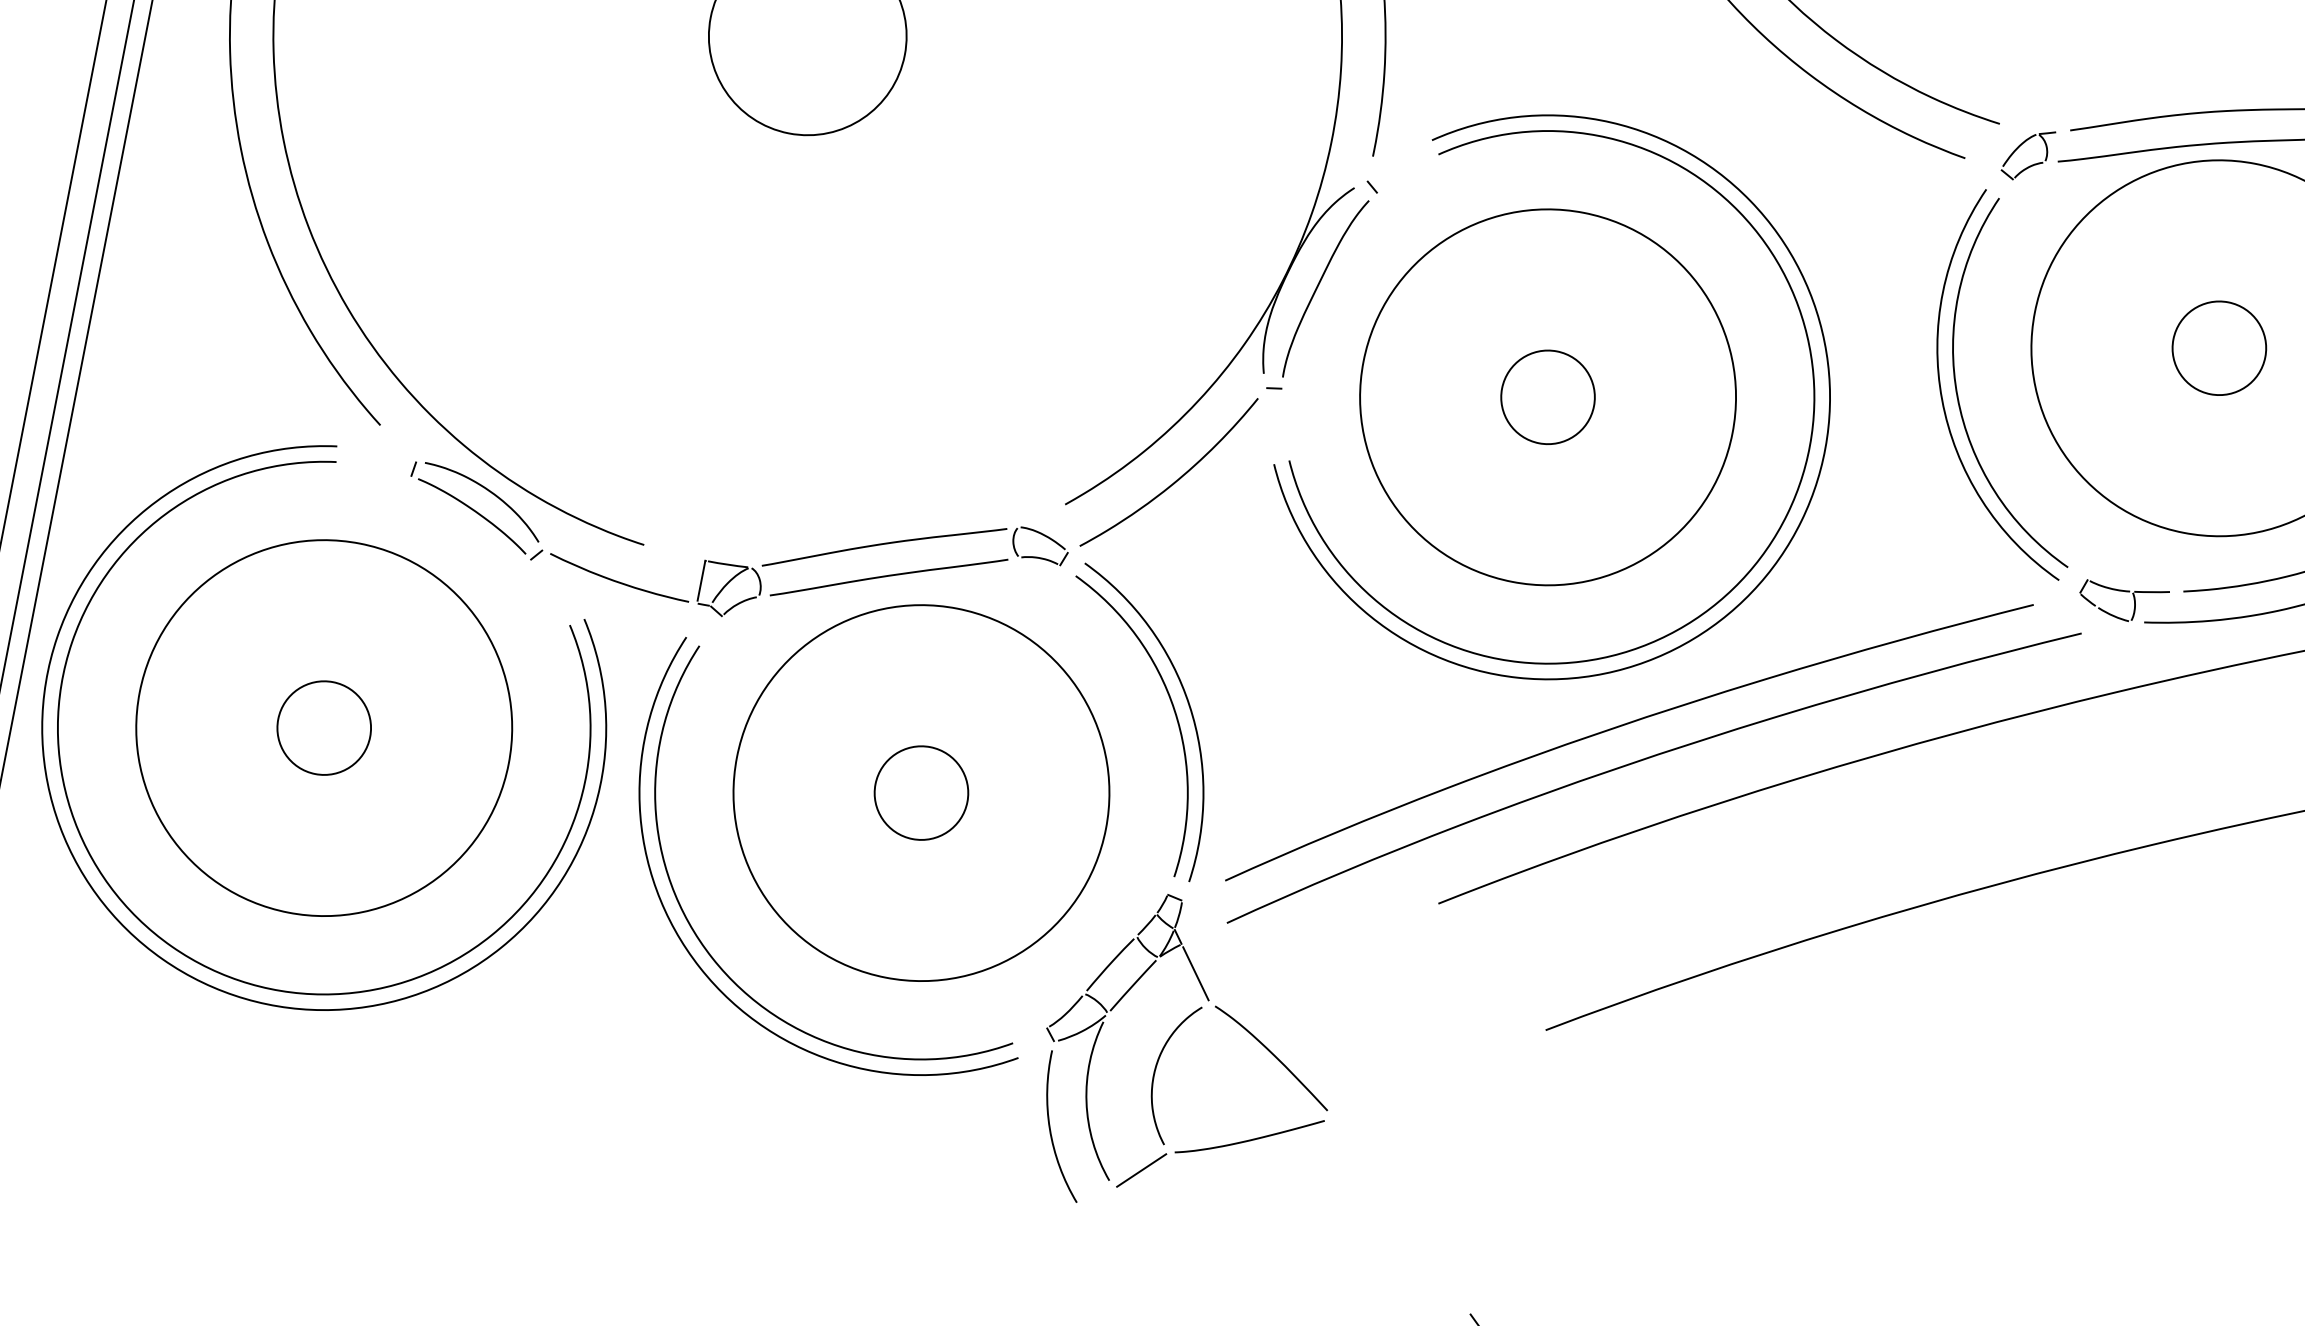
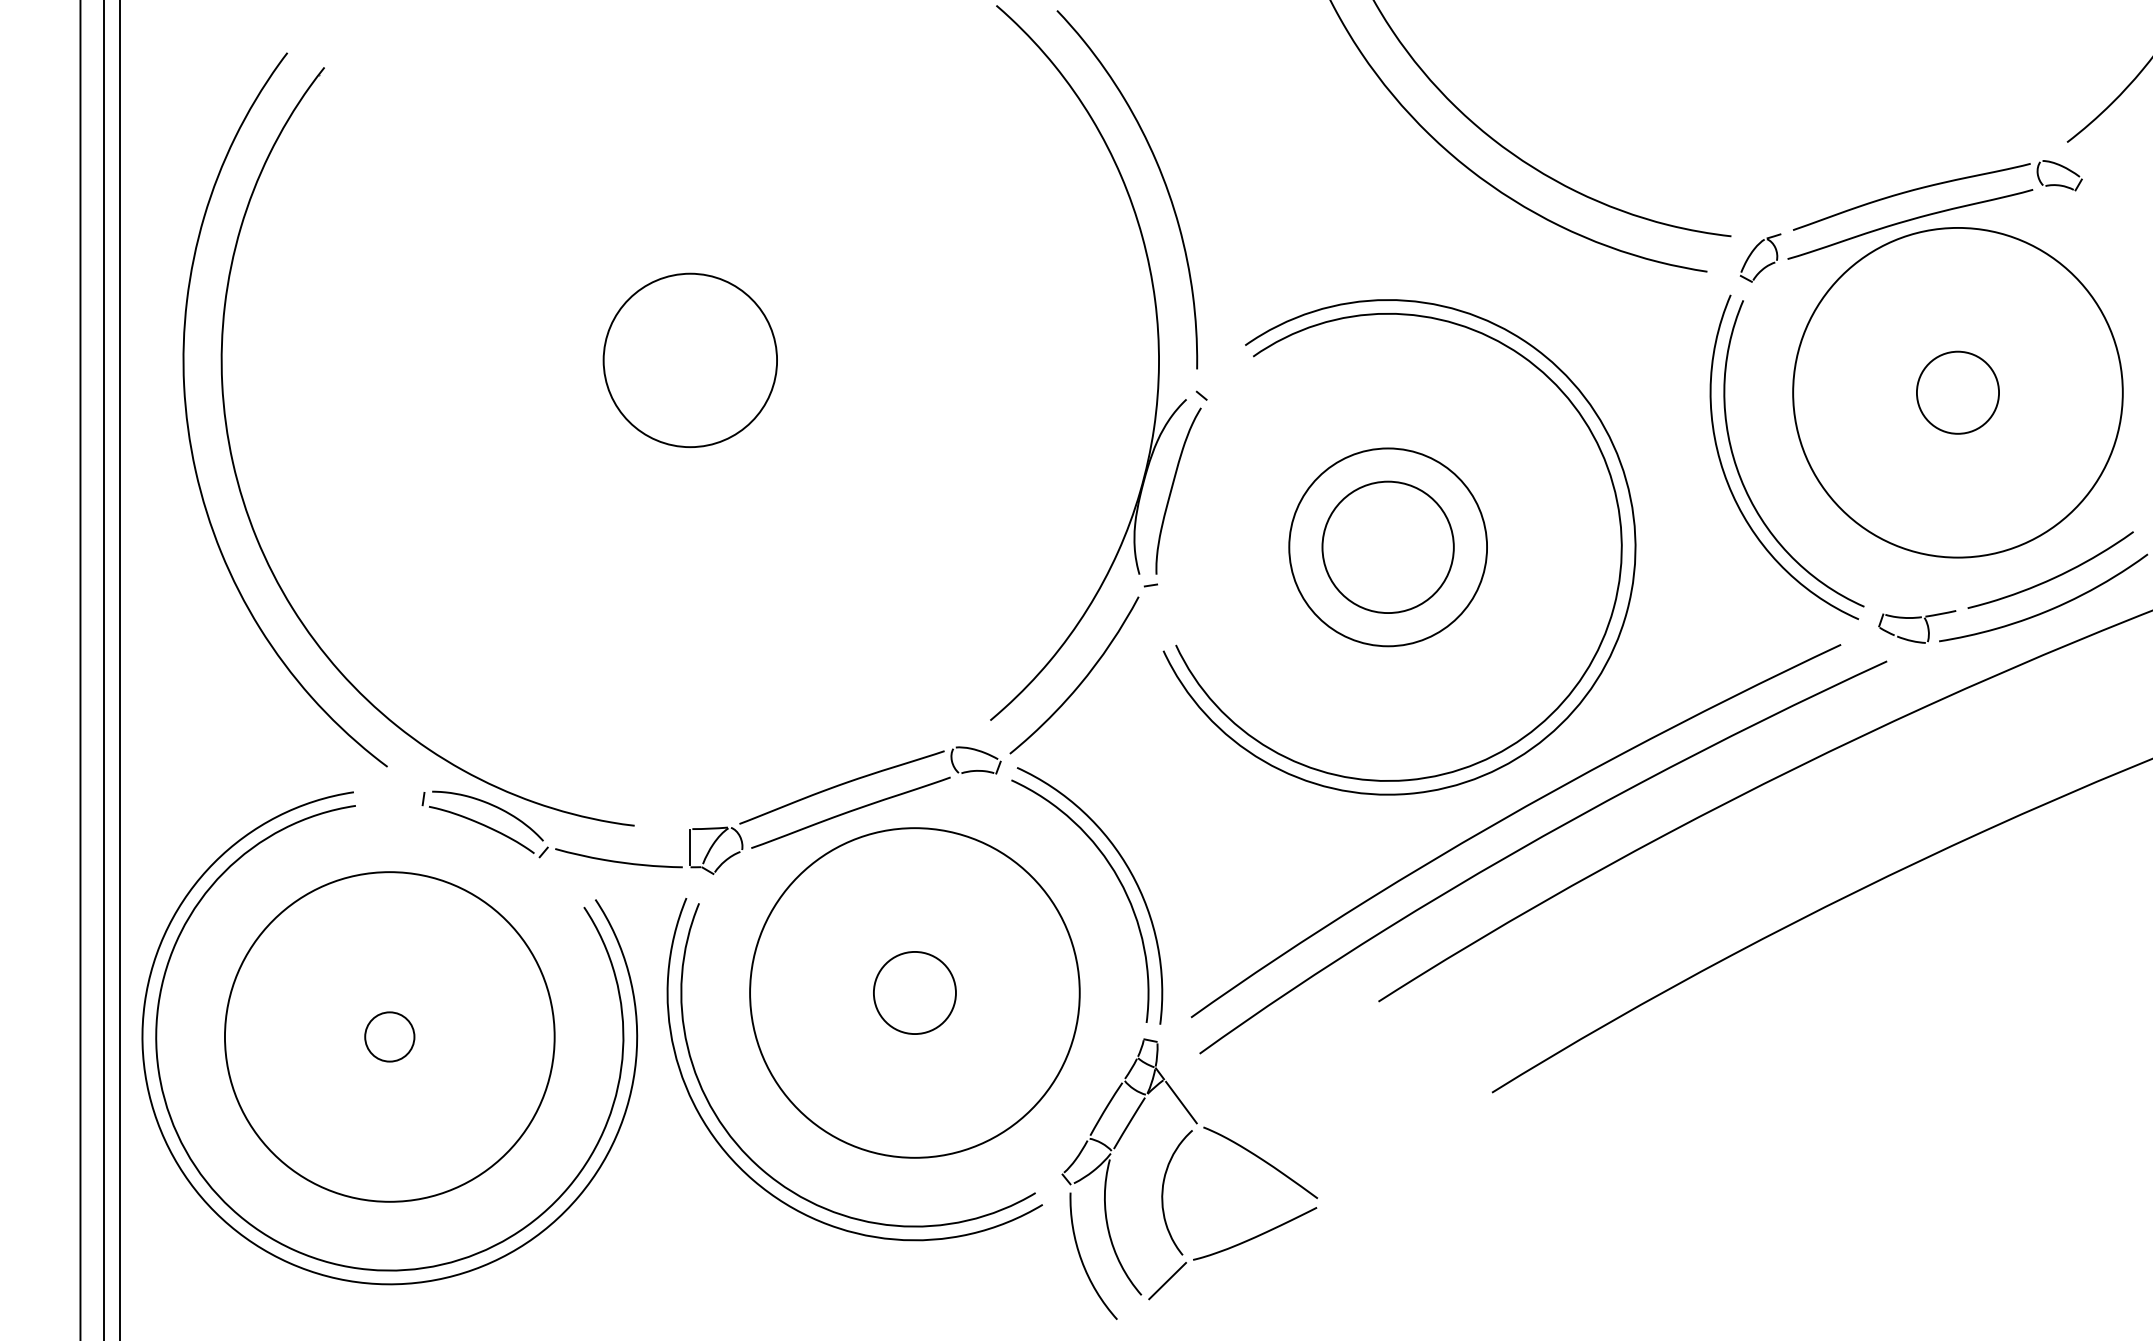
circle: (1548, 397) -> (1388, 547), size x0.6
circle: (1548, 397) -> (1388, 547), size x1.6
circle: (323, 727) -> (389, 1036), size x0.6

